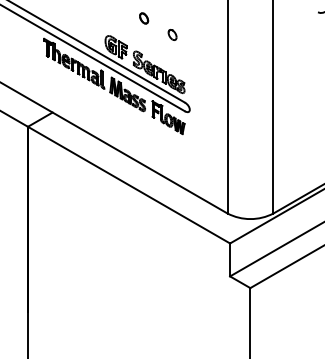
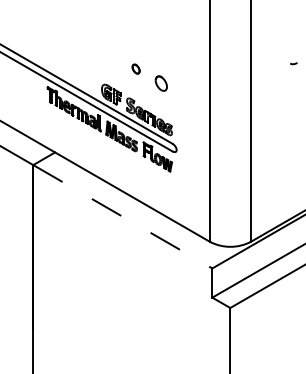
part: (172, 34) -> (161, 83), size x1.6
line: (129, 185) -> (123, 217), solid -> dashed

